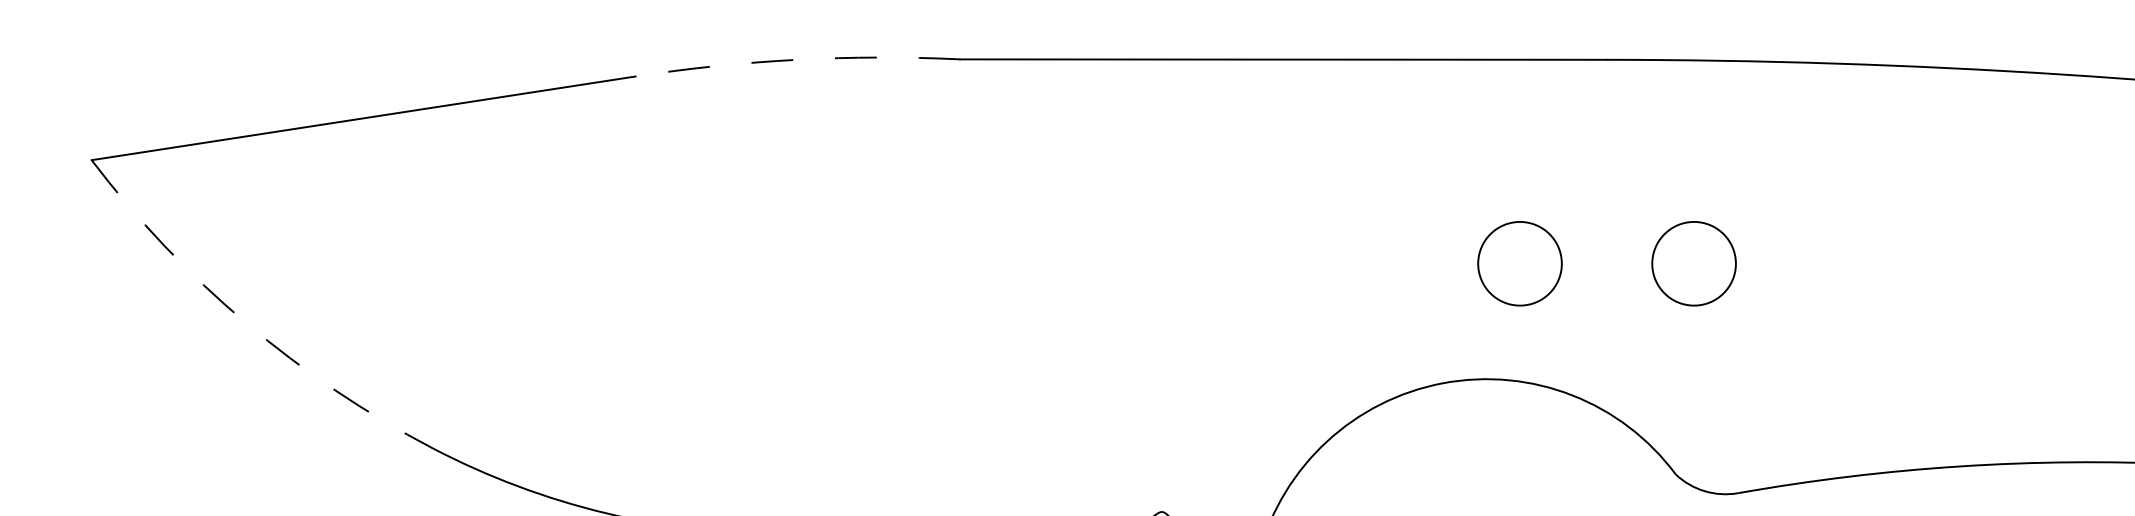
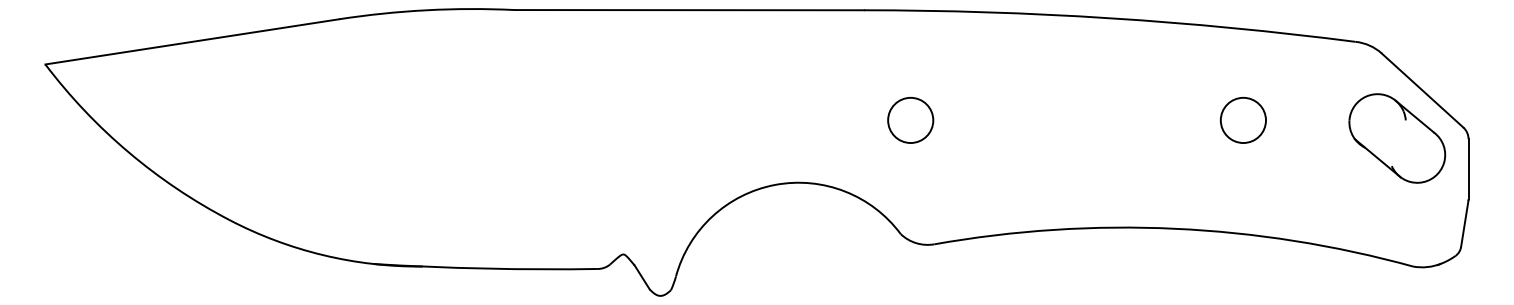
arc: (797, 60) -> (426, 10), dashed -> solid
circle: (1519, 262) -> (816, 119), removed
arc: (245, 323) -> (128, 152), dashed -> solid

